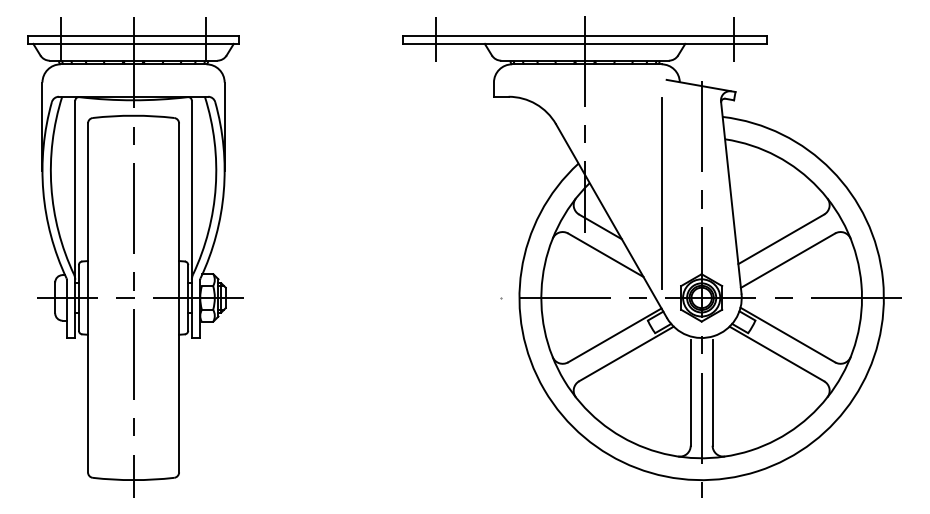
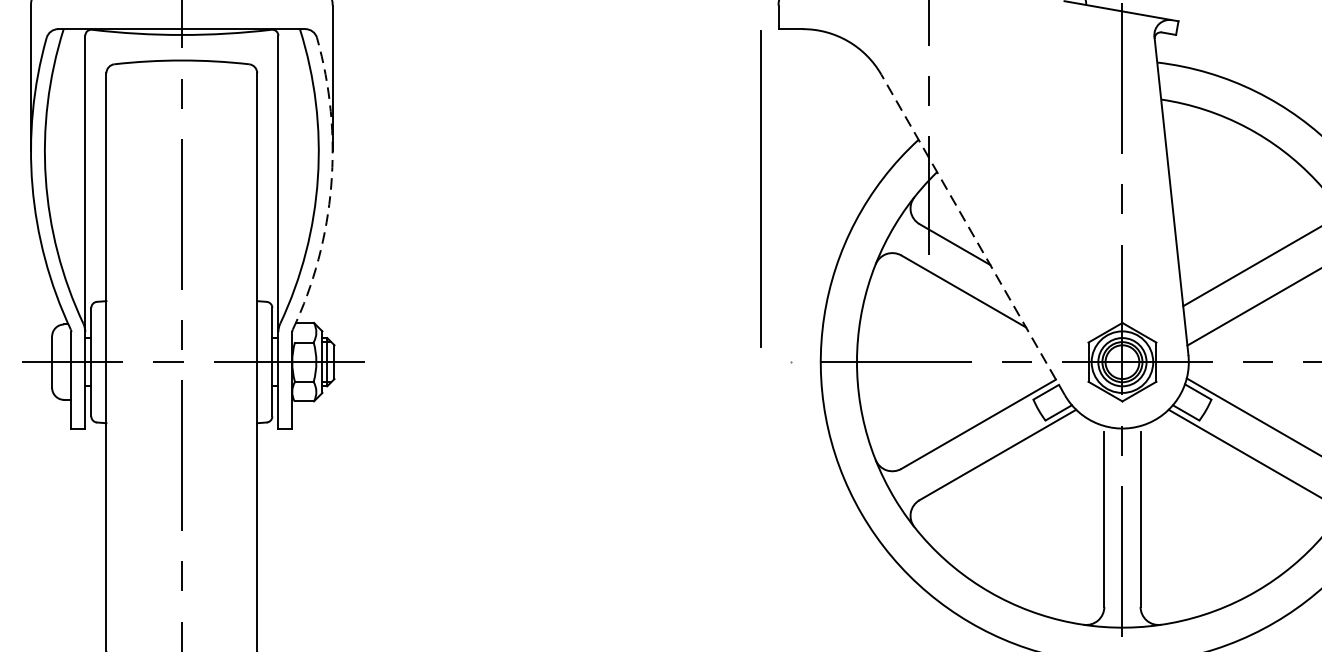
arc: (223, 191) -> (330, 185), solid -> dashed
line: (661, 193) -> (761, 189), moved
line: (611, 221) -> (973, 235), solid -> dashed

